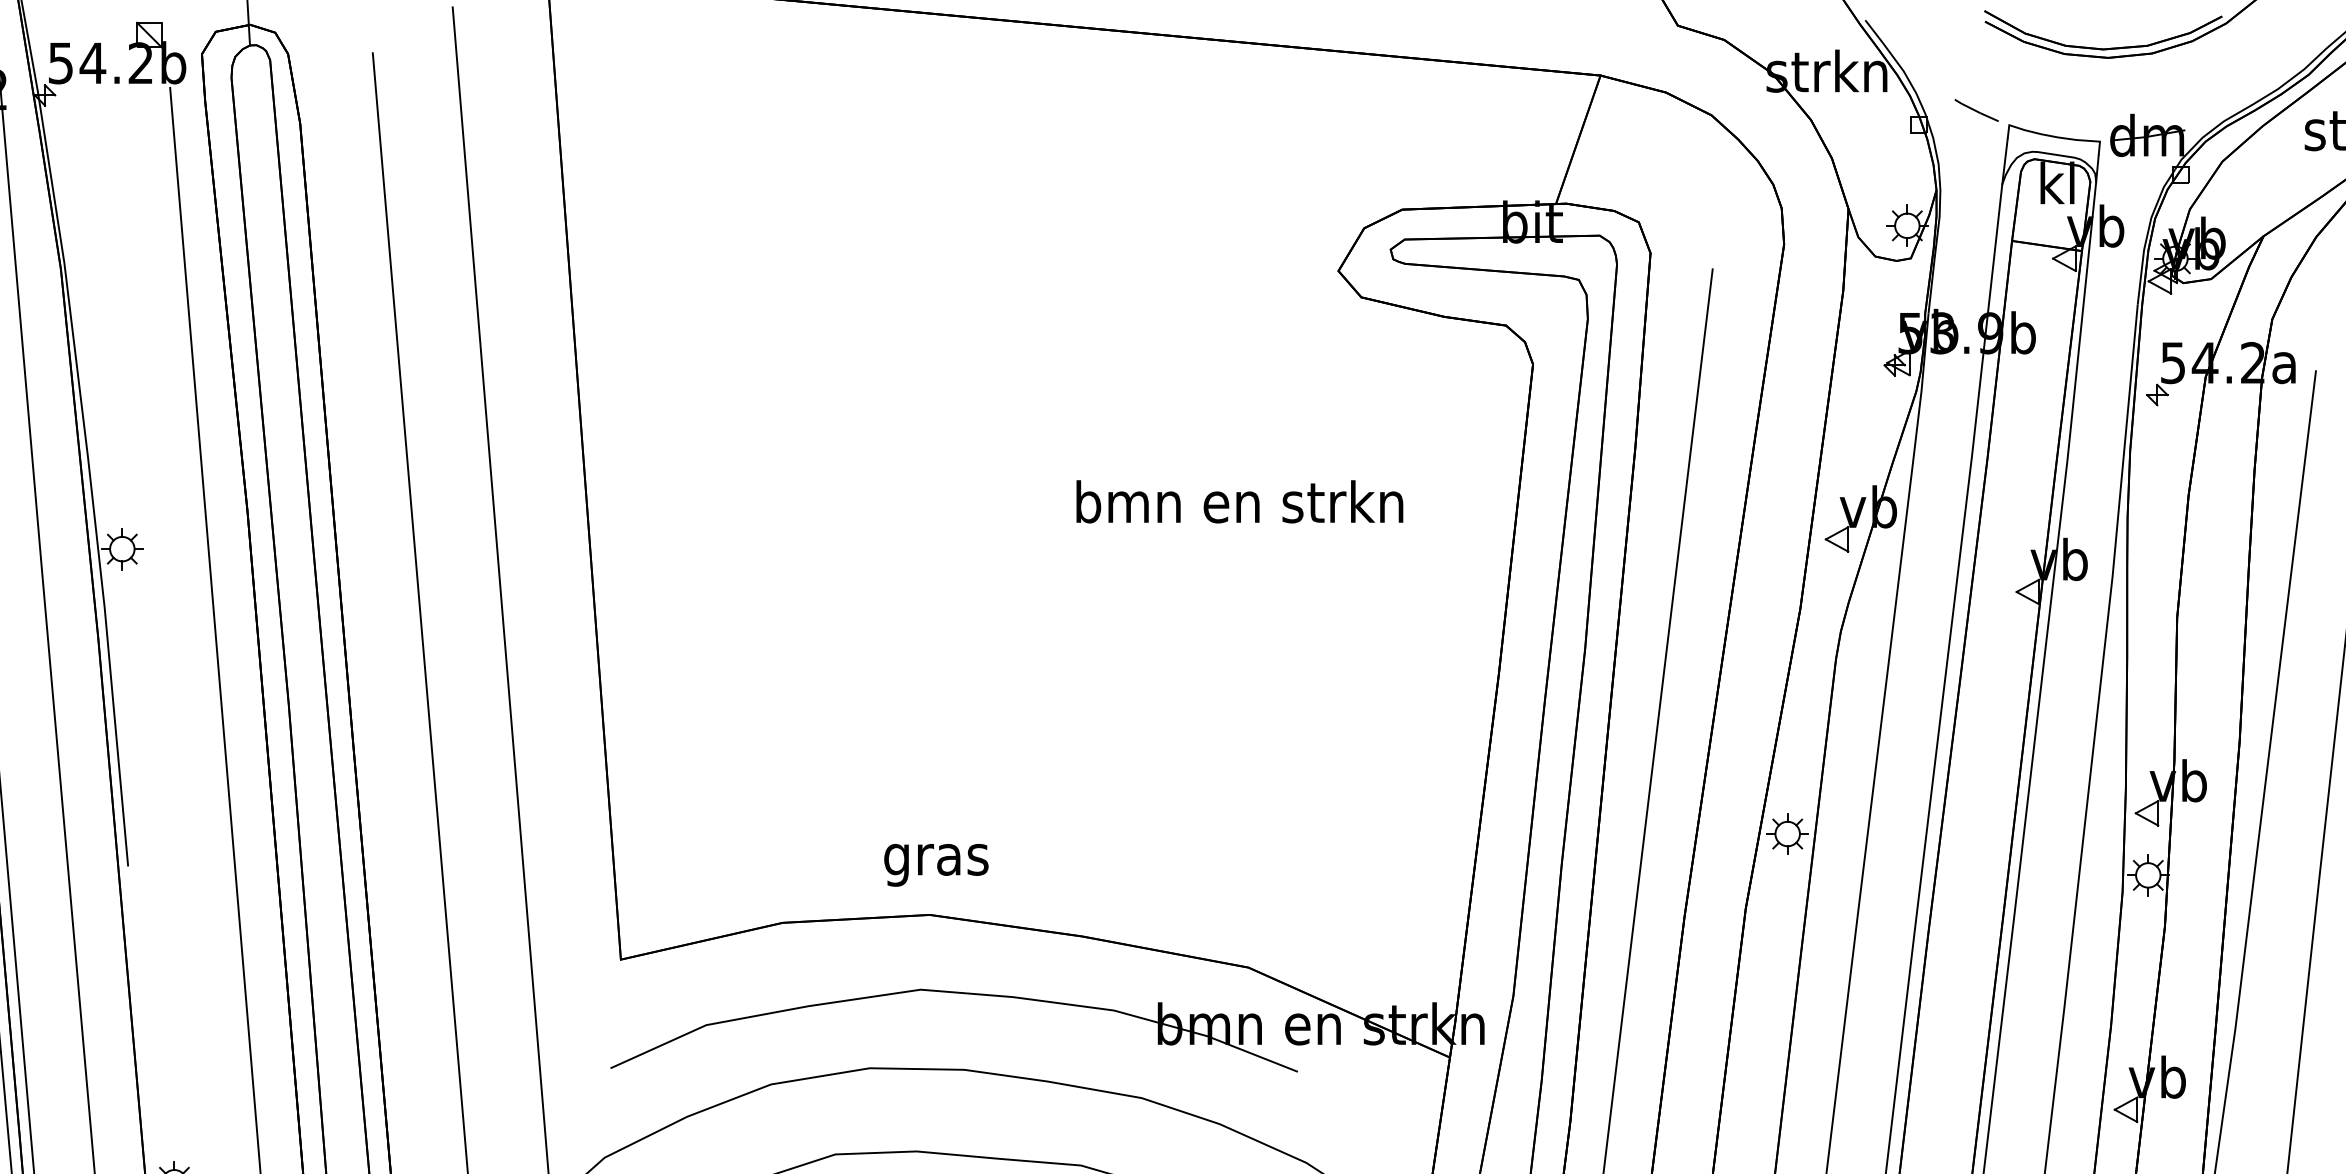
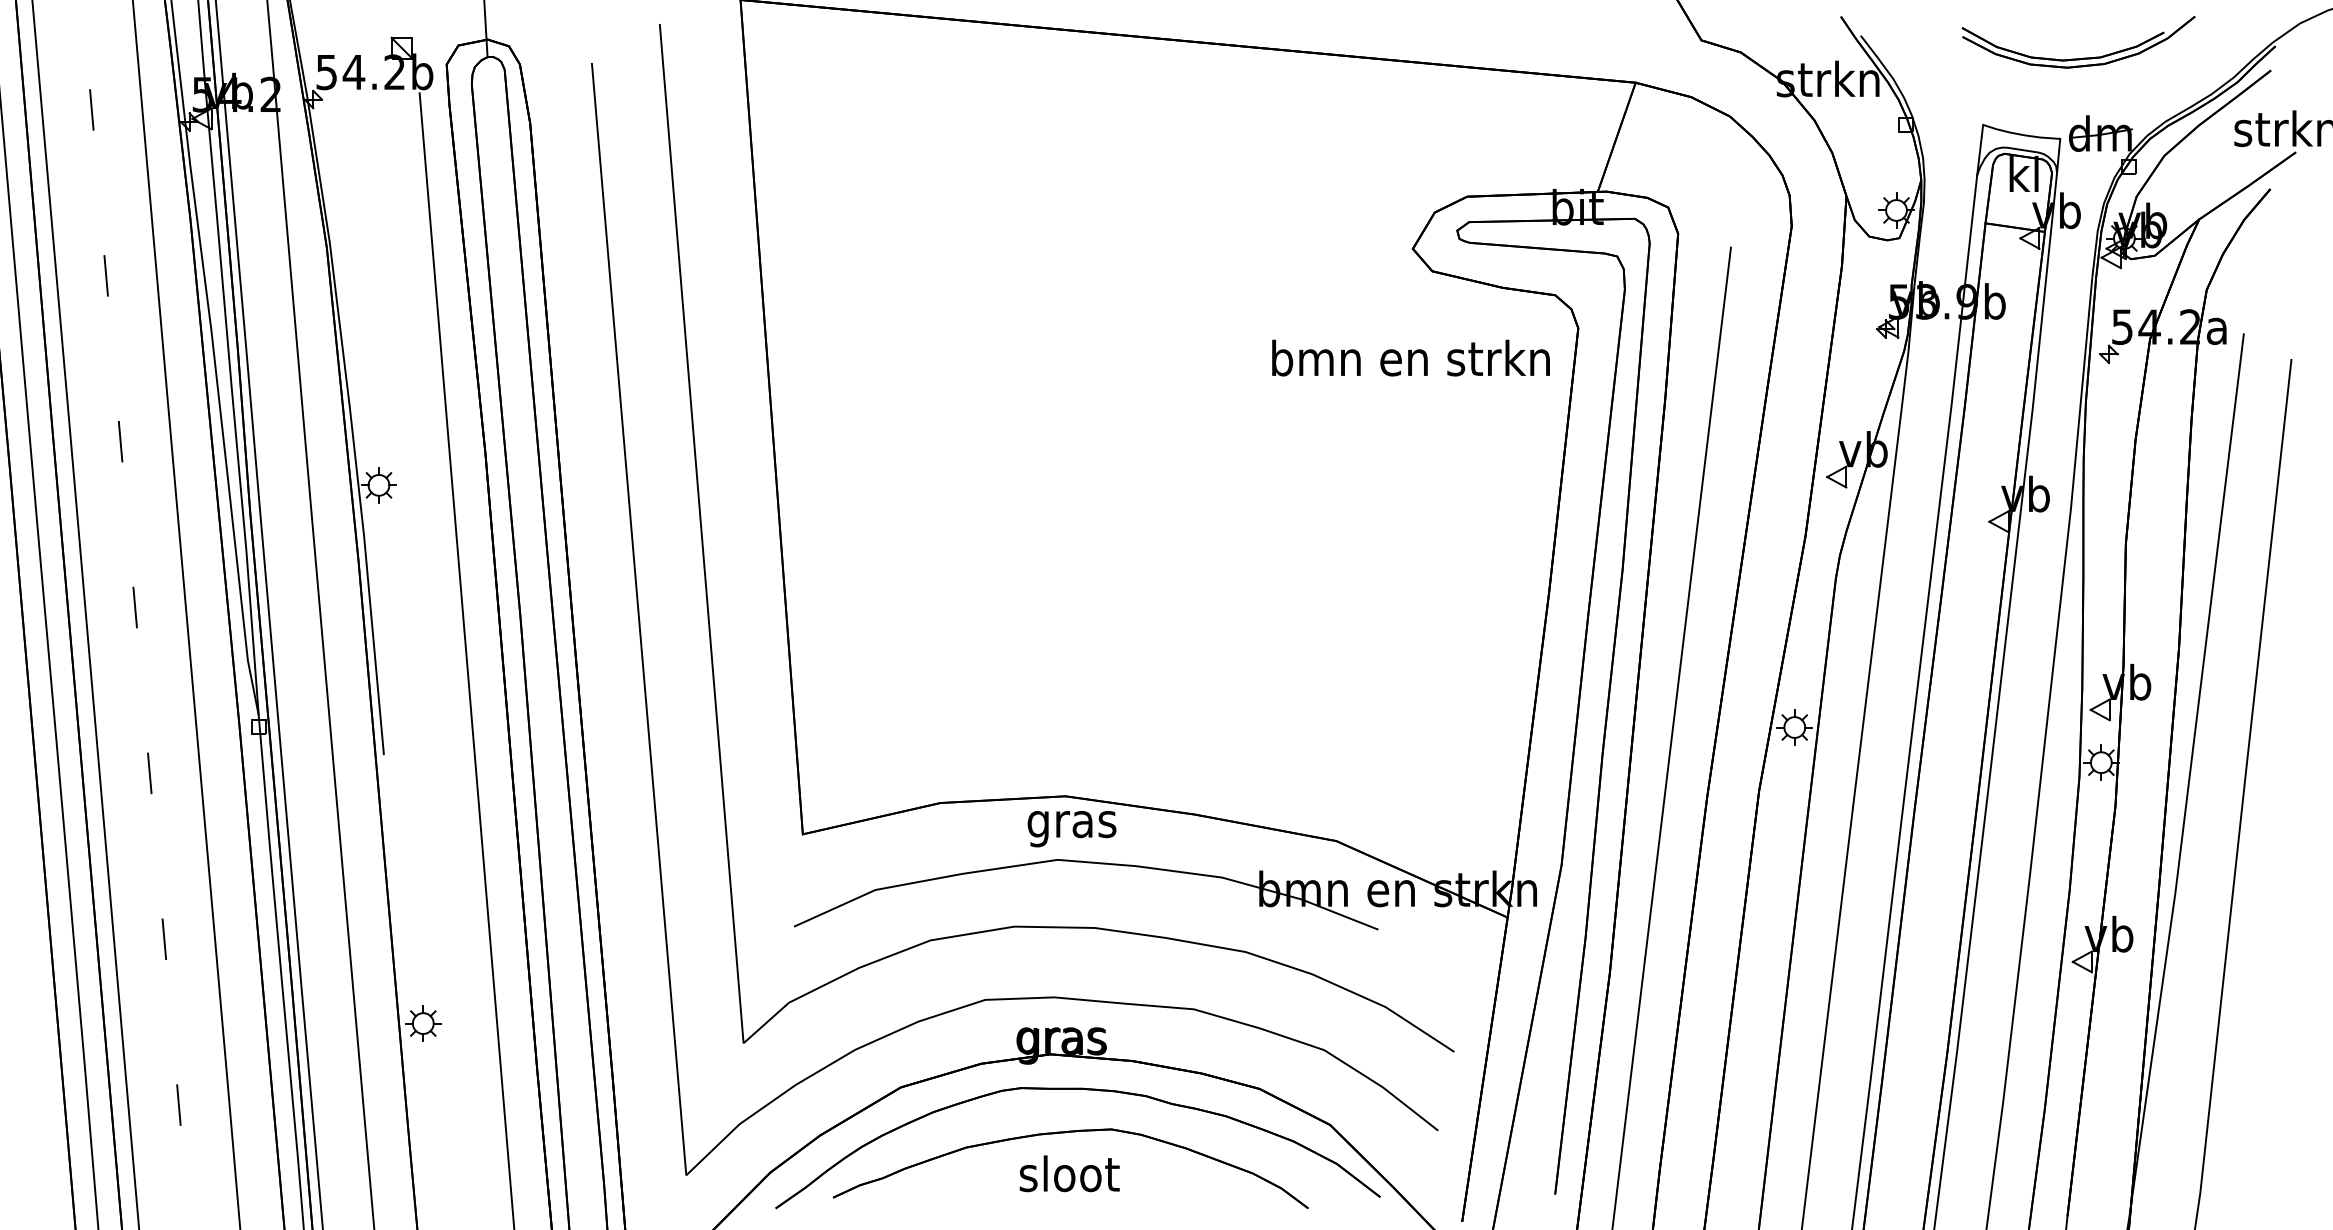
line: (1976, 110) -> (1955, 112), removed
text: (1239, 501) -> (1410, 357), moved
text: (935, 865) -> (1071, 829), moved

